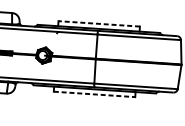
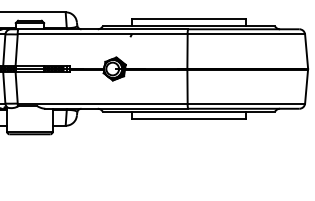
line: (98, 23) -> (188, 19), dashed -> solid
line: (94, 94) -> (189, 118), dashed -> solid

